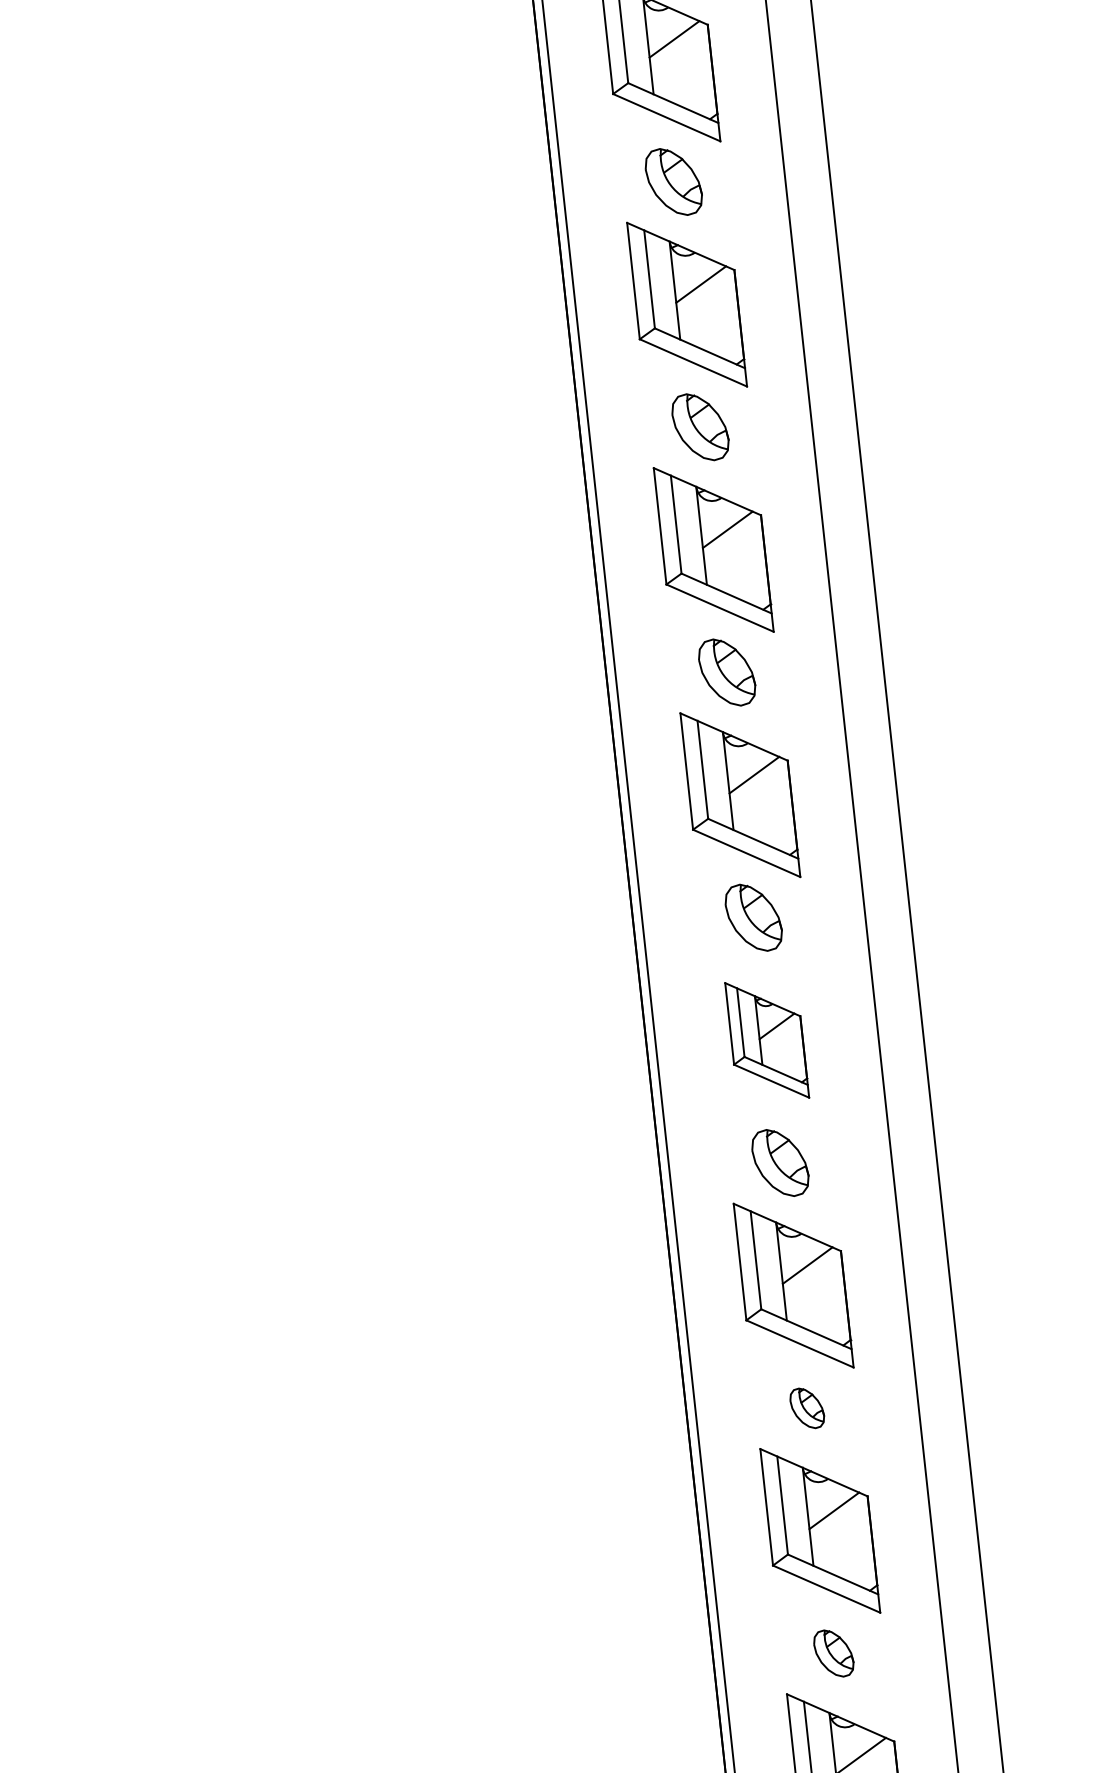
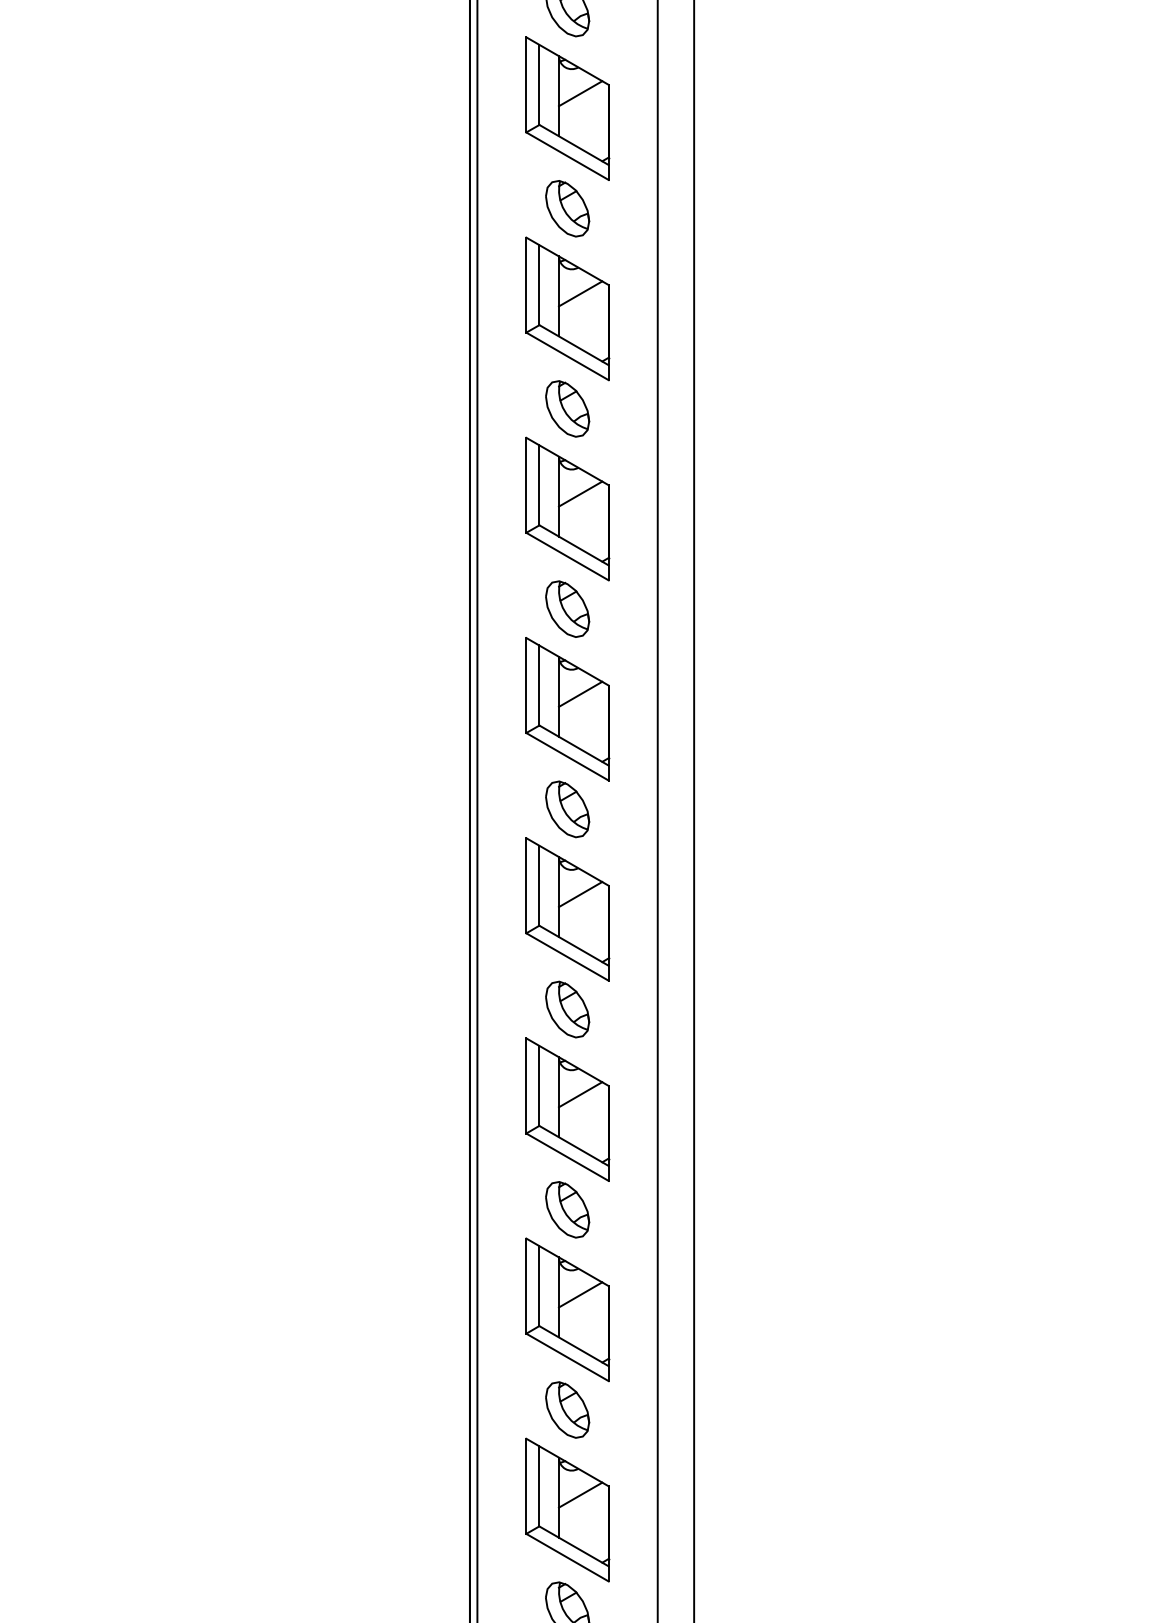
part: (766, 1040) -> (567, 909), size x1.43
part: (806, 1407) -> (567, 1209), size x1.67
part: (833, 1652) -> (567, 1409), size x1.43

